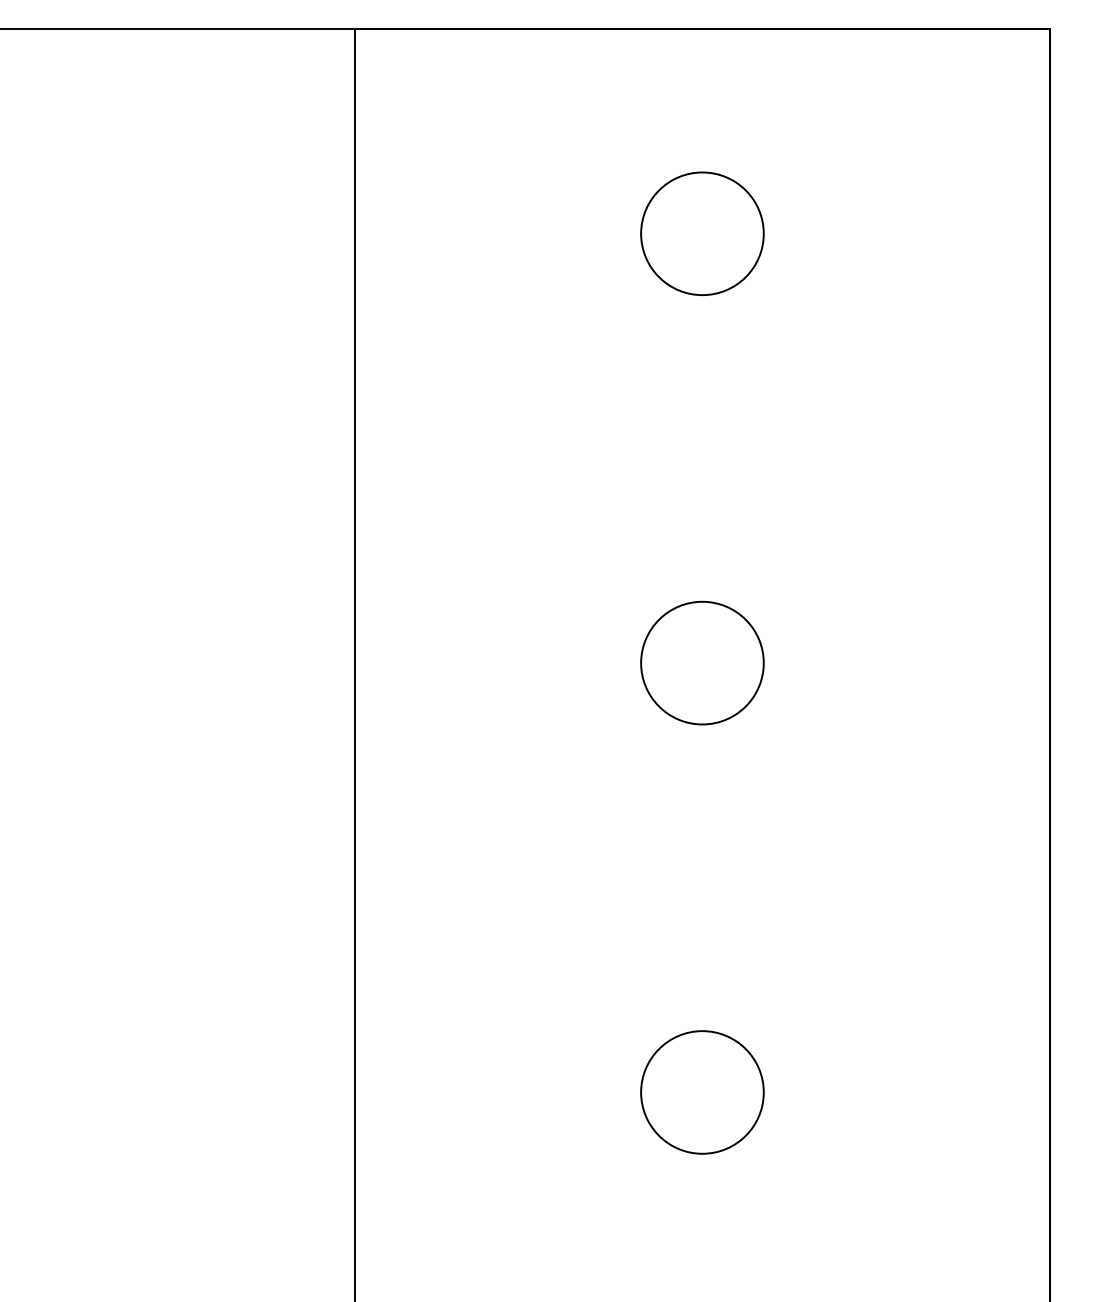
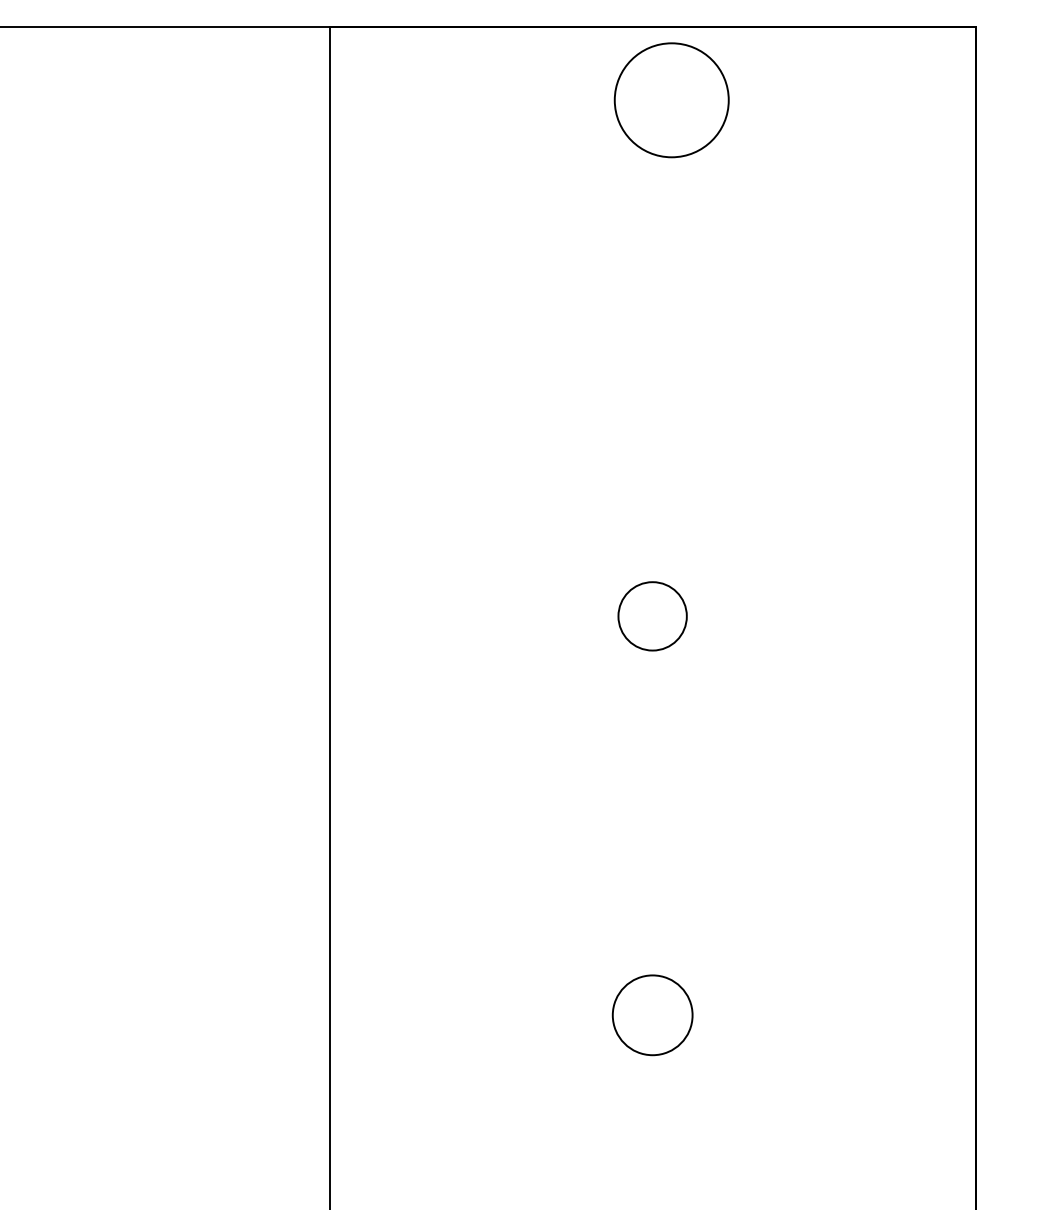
circle: (702, 234) -> (671, 100), moved
circle: (702, 663) -> (652, 616), size x0.6
circle: (702, 1092) -> (652, 1015), size x0.7

